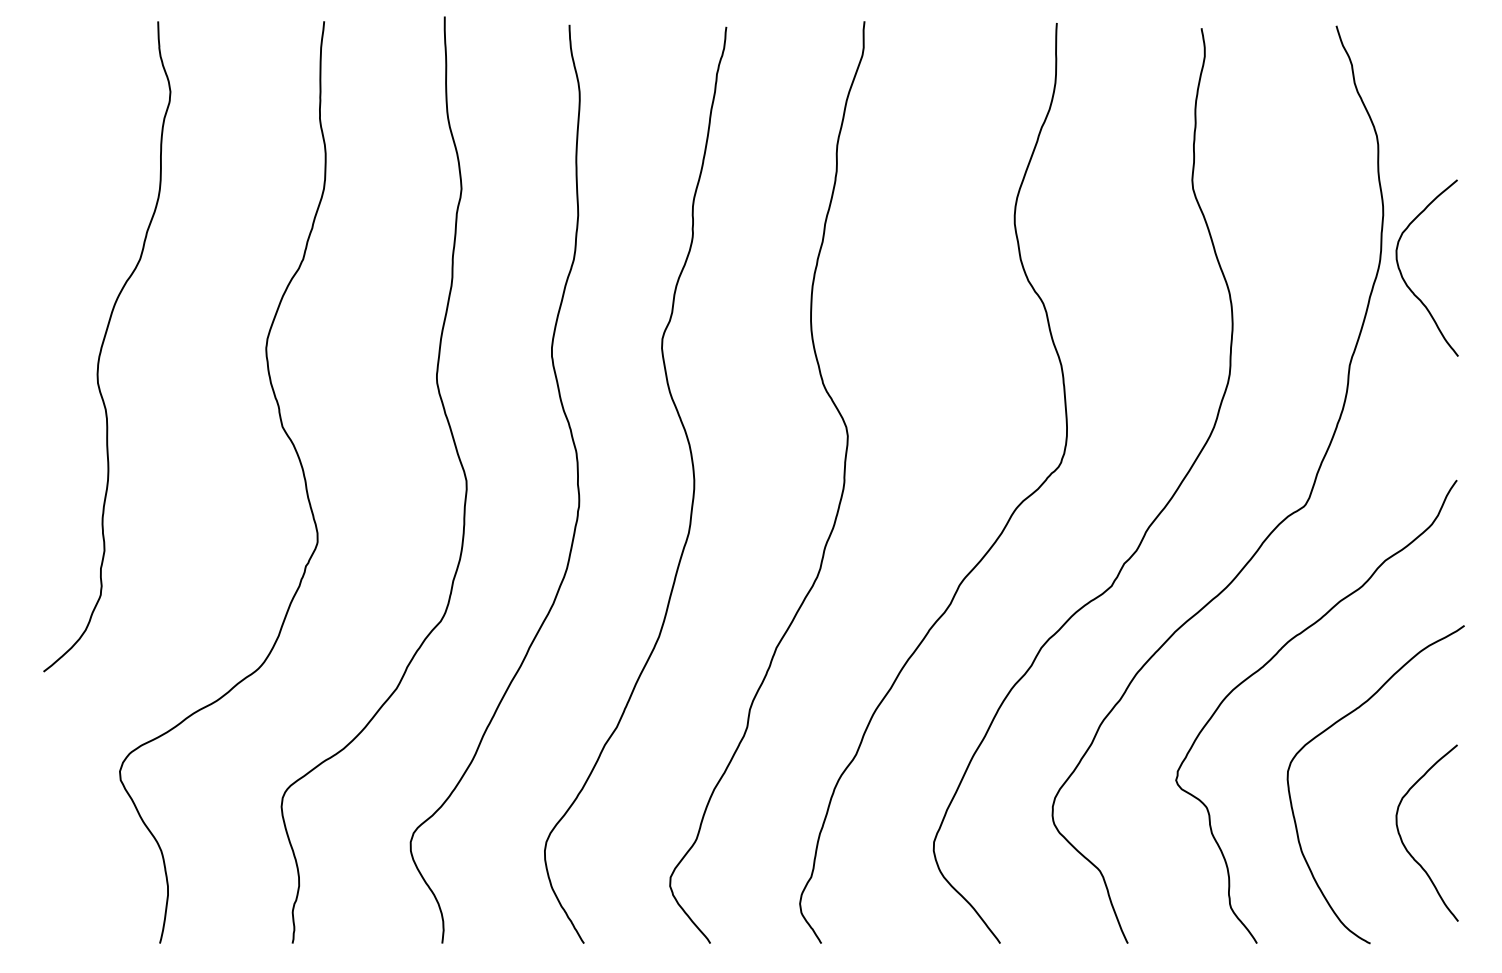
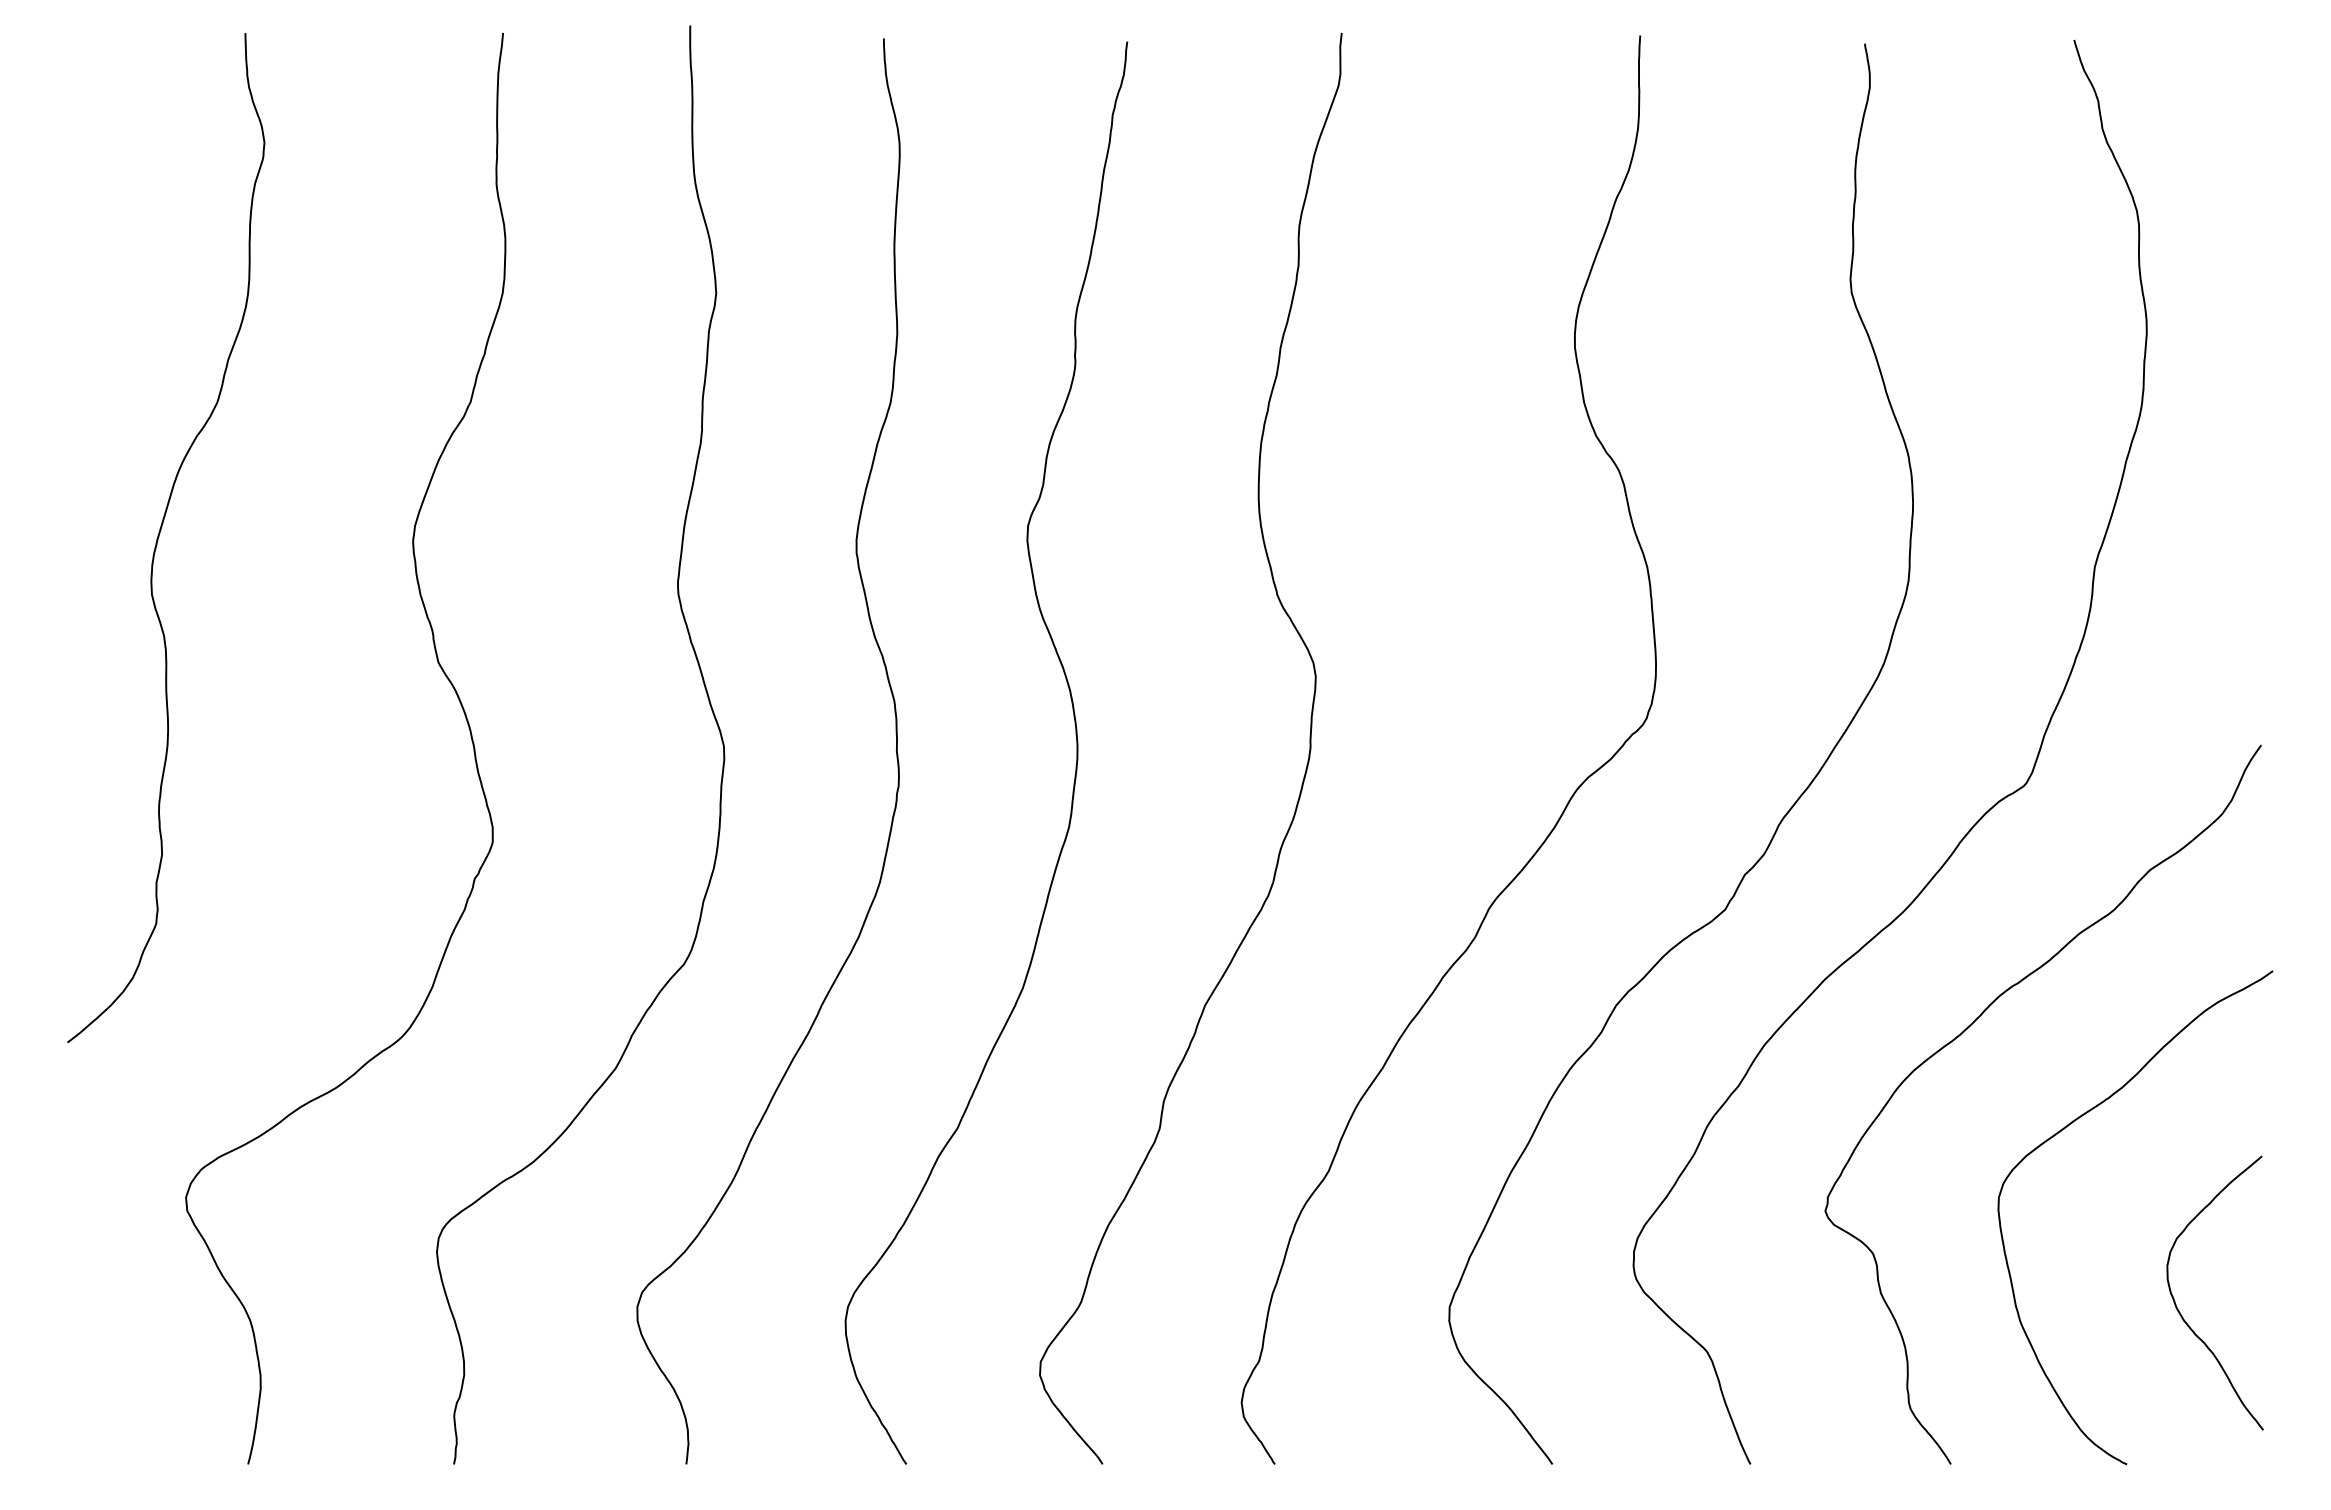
curve: (1405, 280) -> (2181, 435), removed

